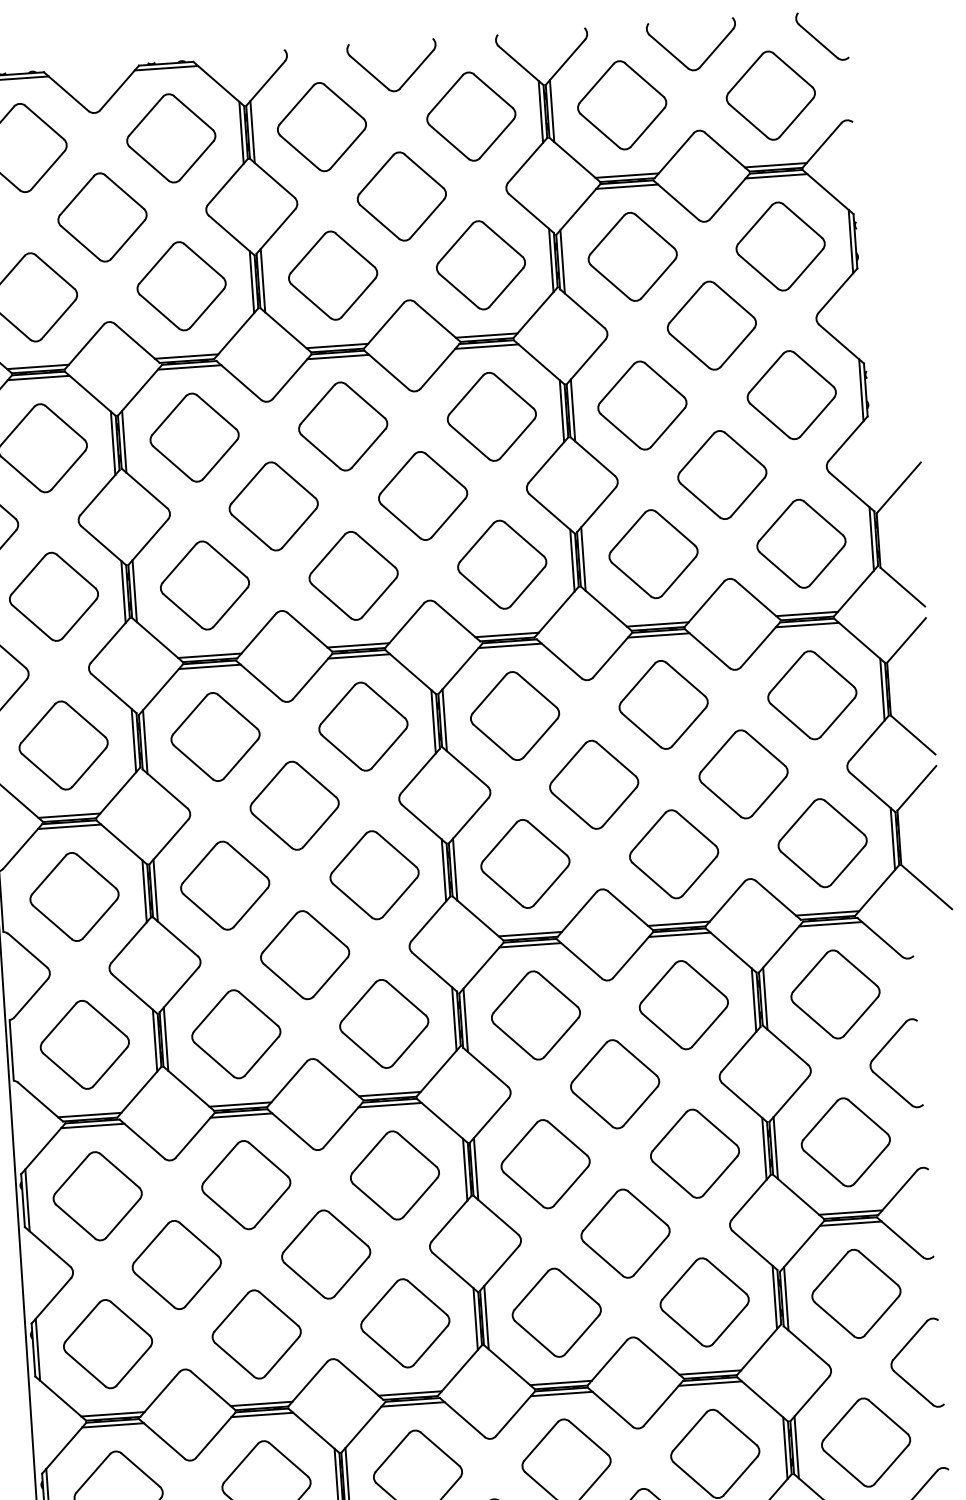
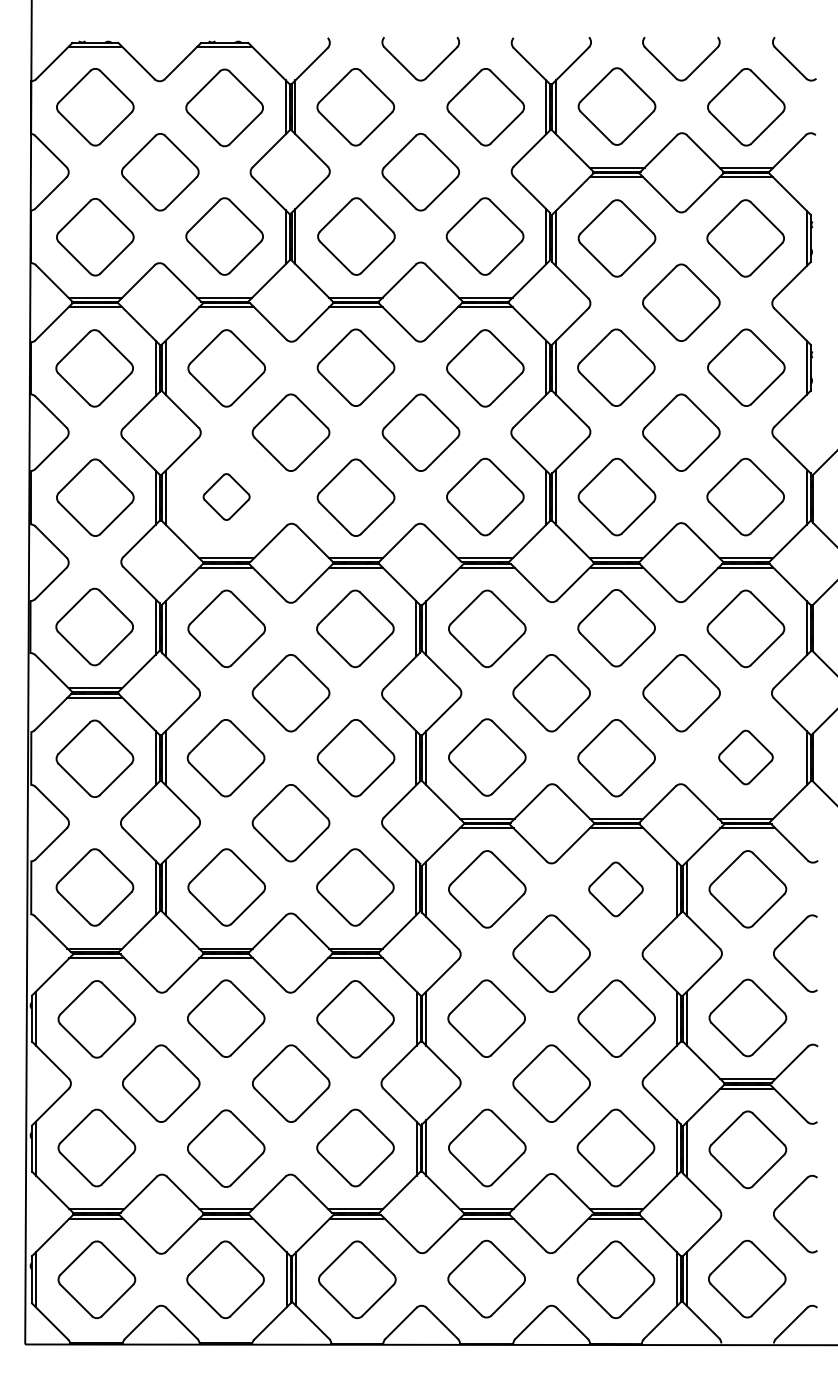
part: (204, 584) -> (226, 496), size x0.6
part: (822, 843) -> (745, 757), size x0.7
part: (683, 1005) -> (615, 889), size x0.7

